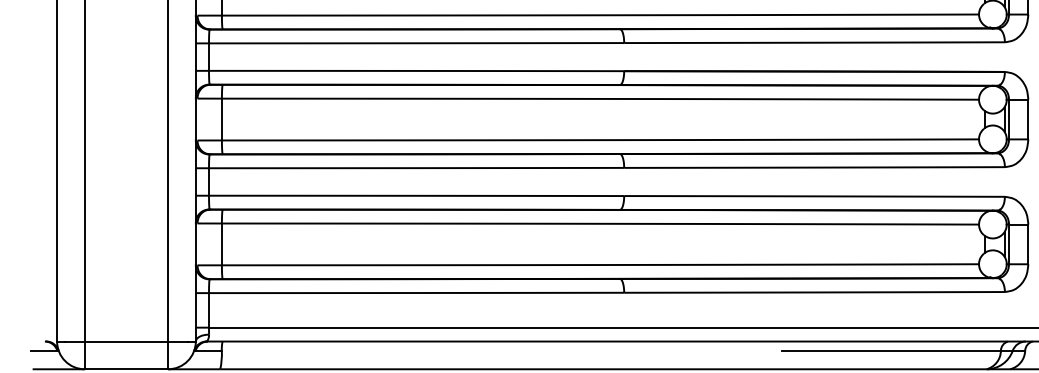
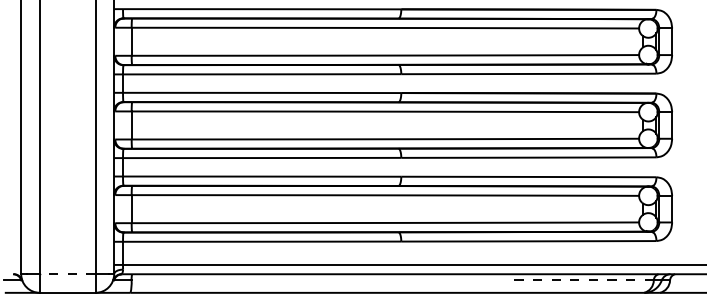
line: (126, 341) -> (67, 274), solid -> dashed
line: (891, 350) -> (580, 280), solid -> dashed

